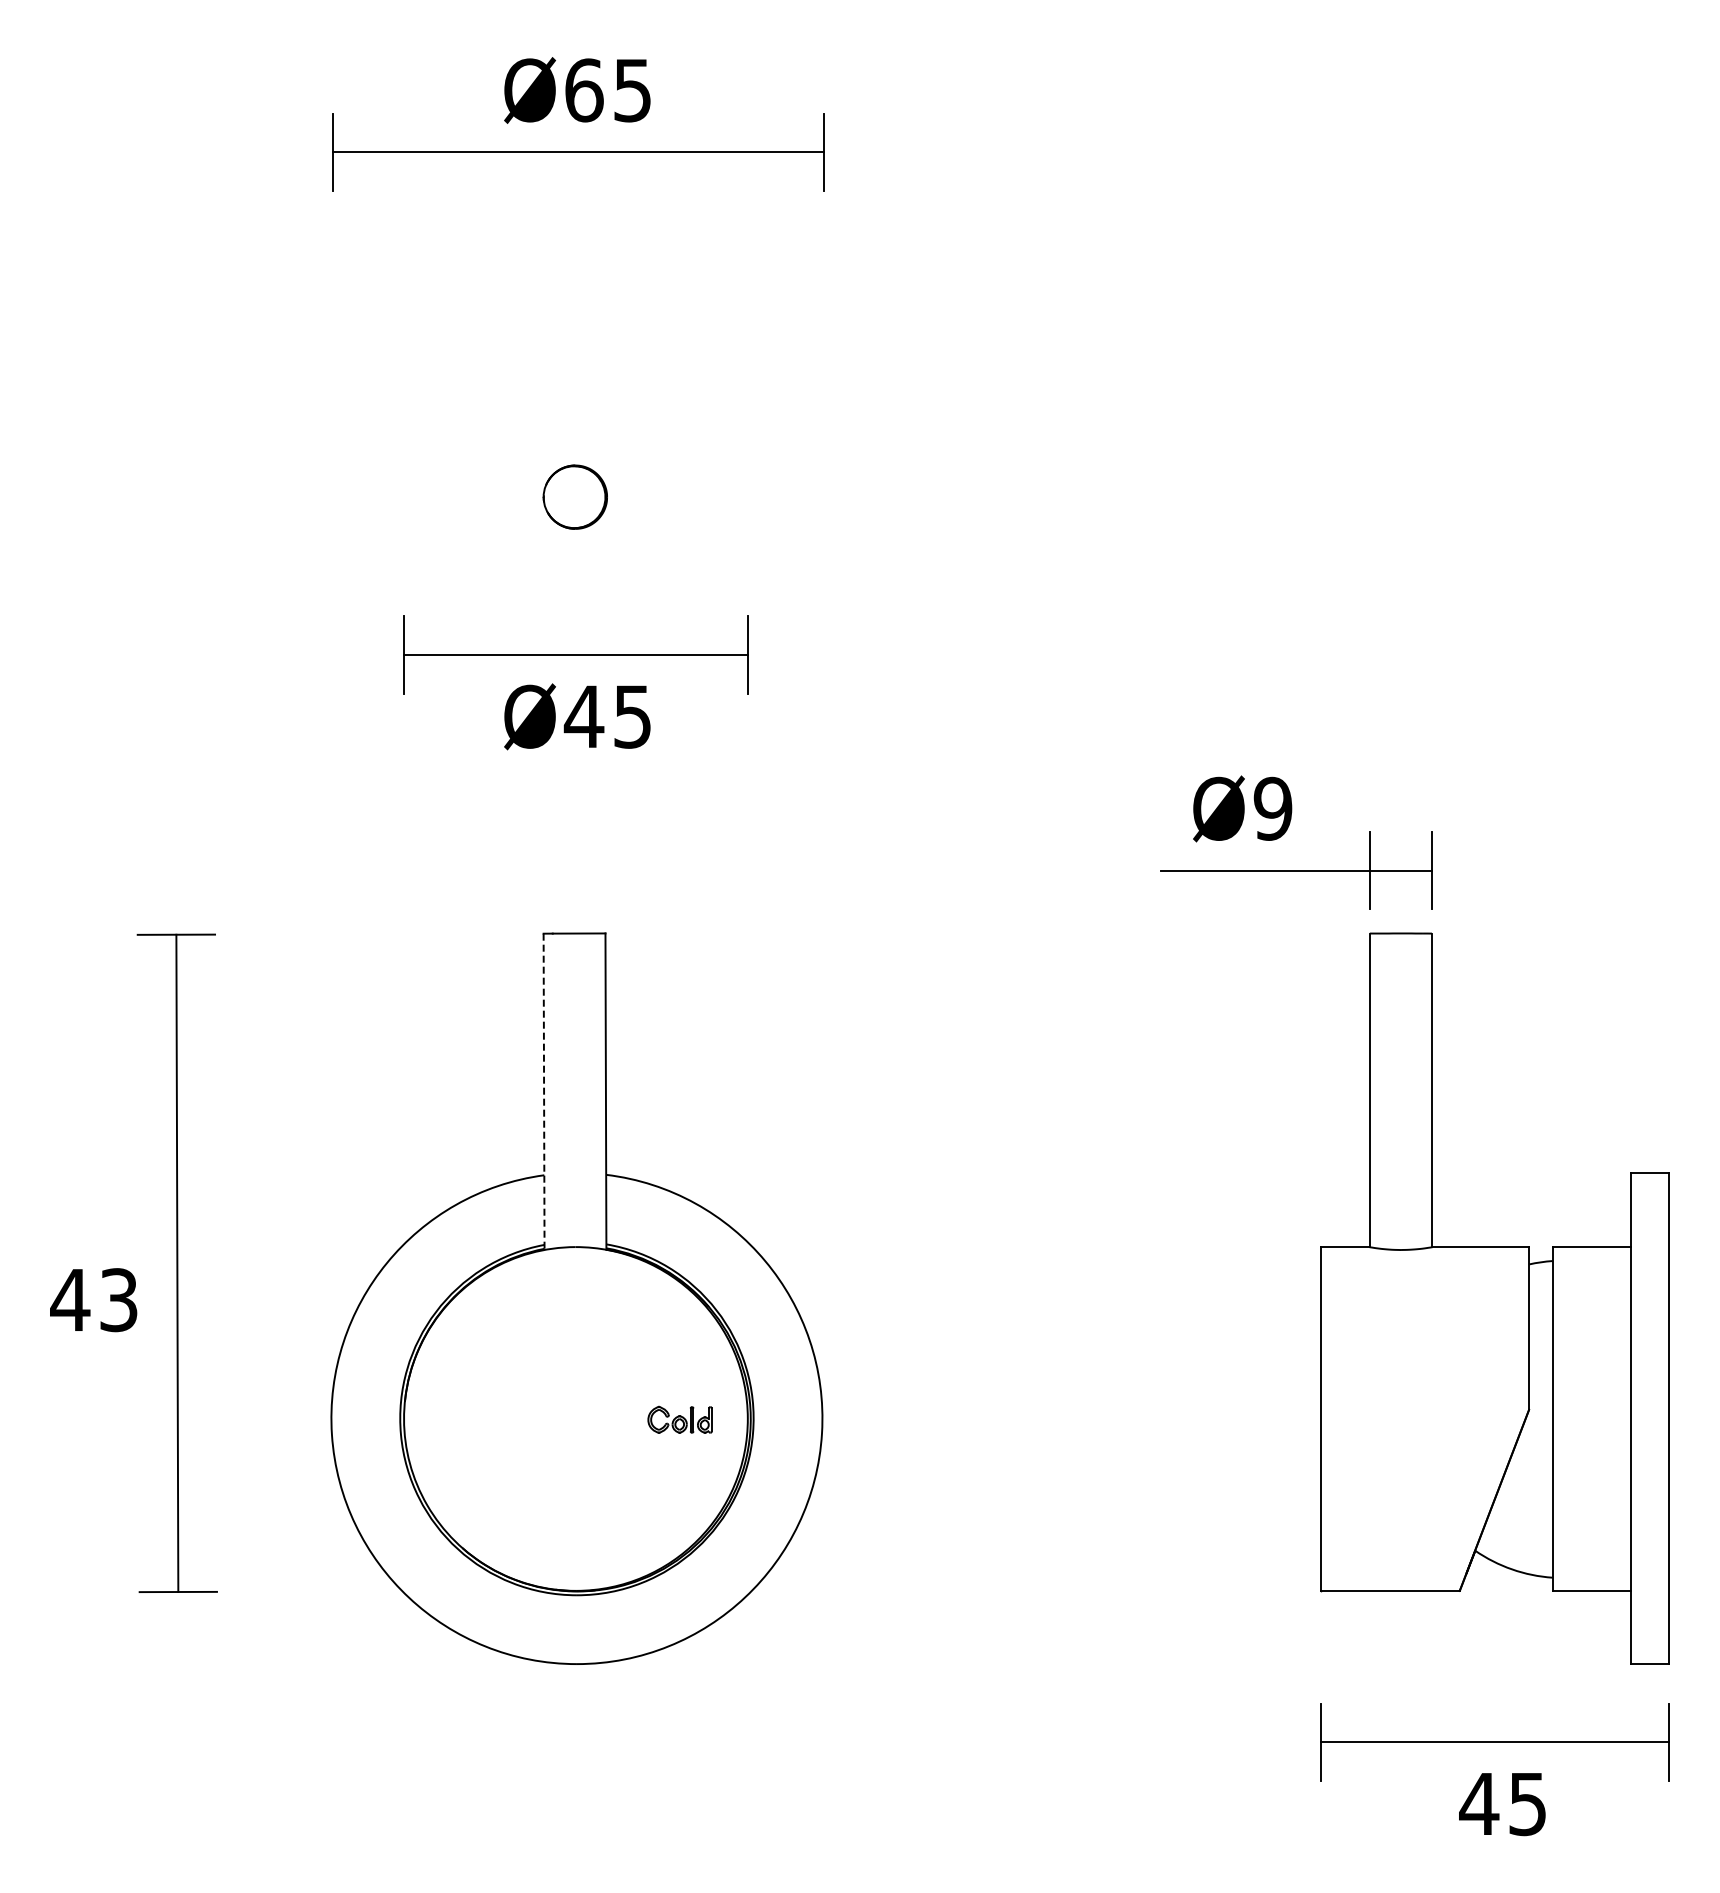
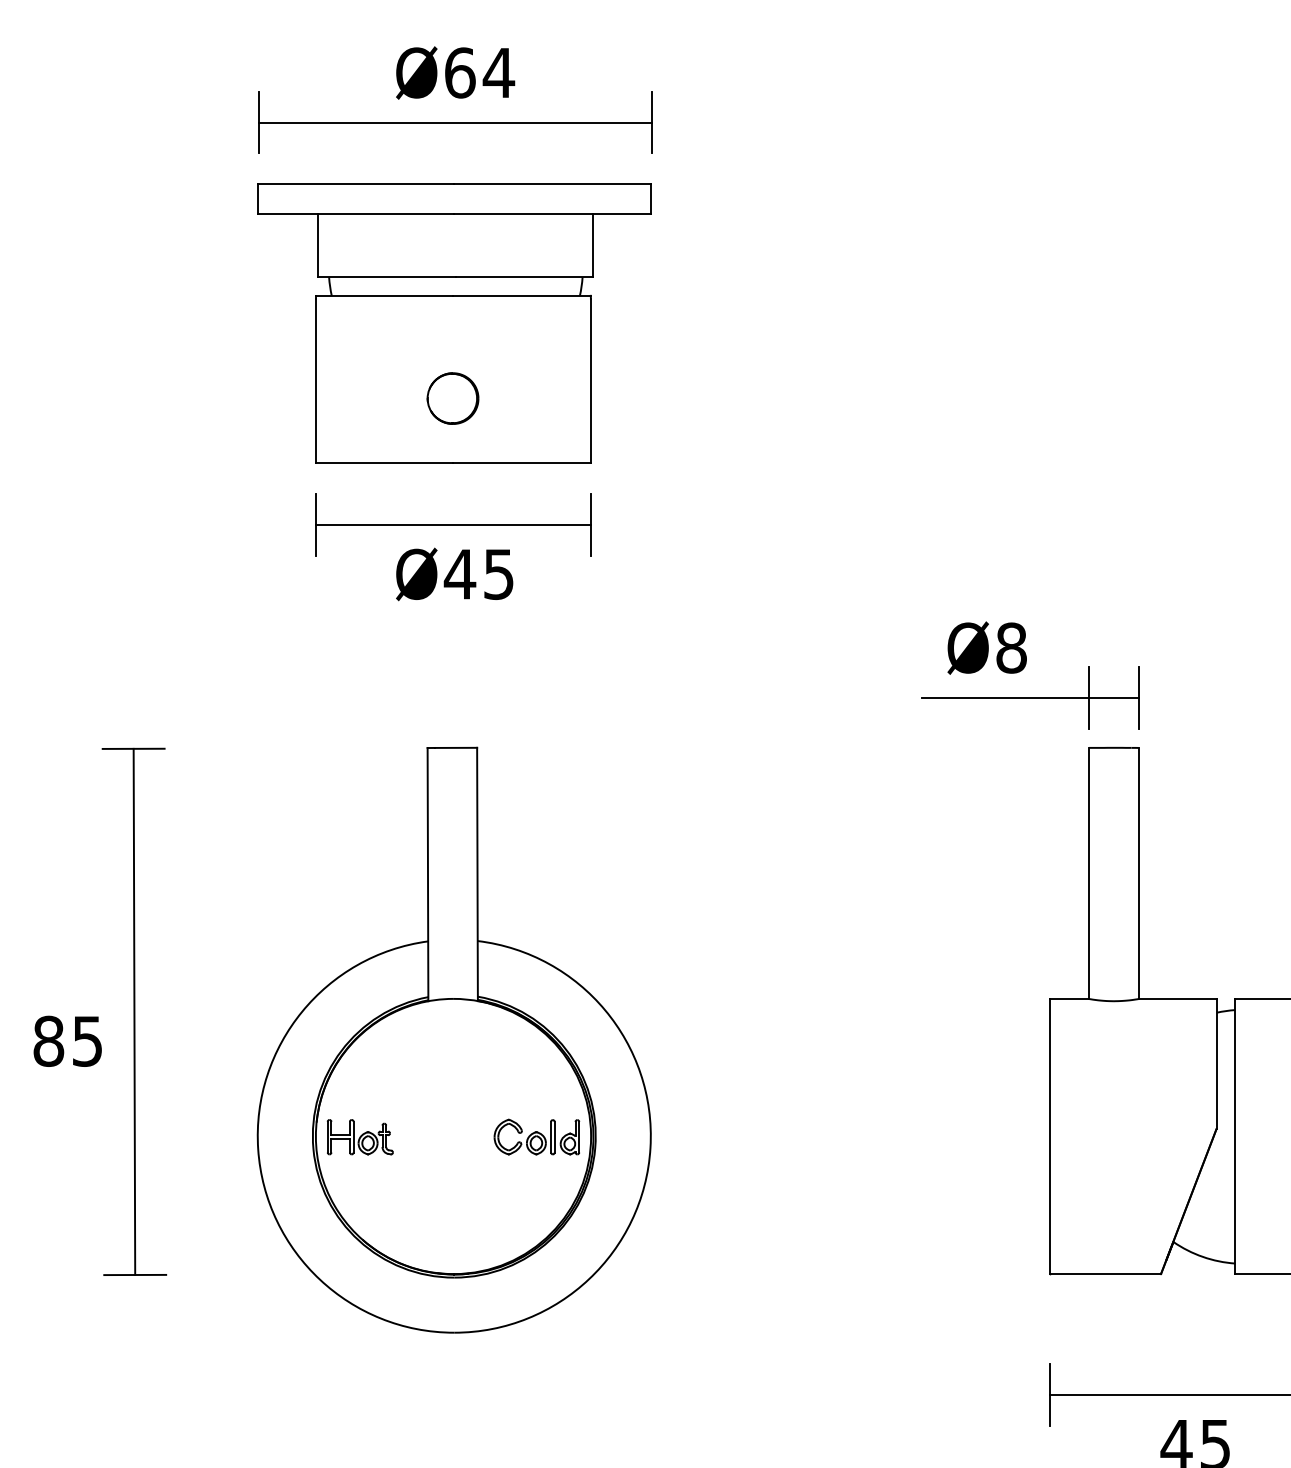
text: (632, 90) -> (498, 73), Ø65 -> Ø64
part: (576, 403) -> (453, 323), added
text: (1272, 808) -> (1011, 647), Ø9 -> Ø8
line: (544, 1092) -> (428, 875), dashed -> solid
text: (93, 1300) -> (67, 1041), 43 -> 85
part: (459, 1419) -> (360, 1136), added
part: (679, 1419) -> (536, 1136), size x1.67

